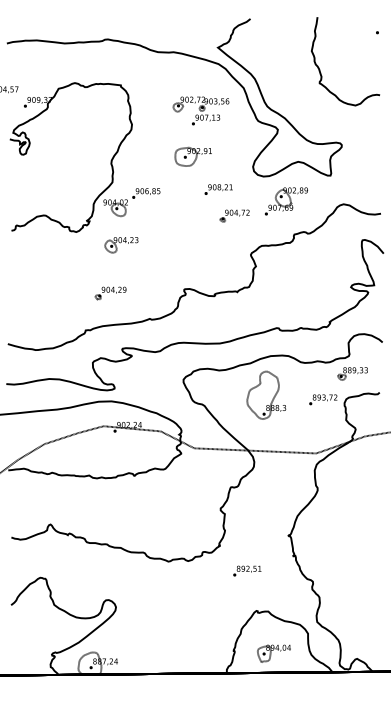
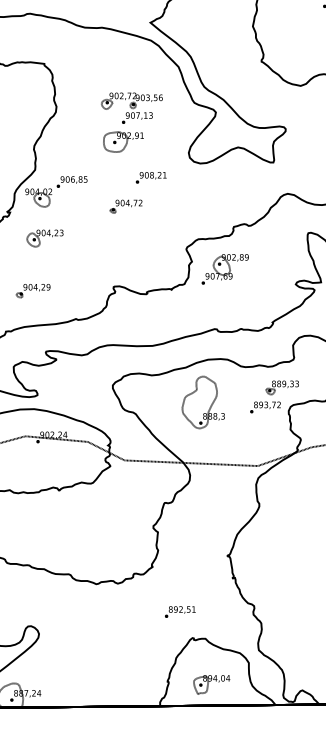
part: (200, 110) -> (131, 107), moved
part: (286, 201) -> (225, 269), moved
part: (234, 215) -> (125, 206), moved
part: (352, 373) -> (282, 387), moved
text: (247, 570) -> (180, 611), moved

